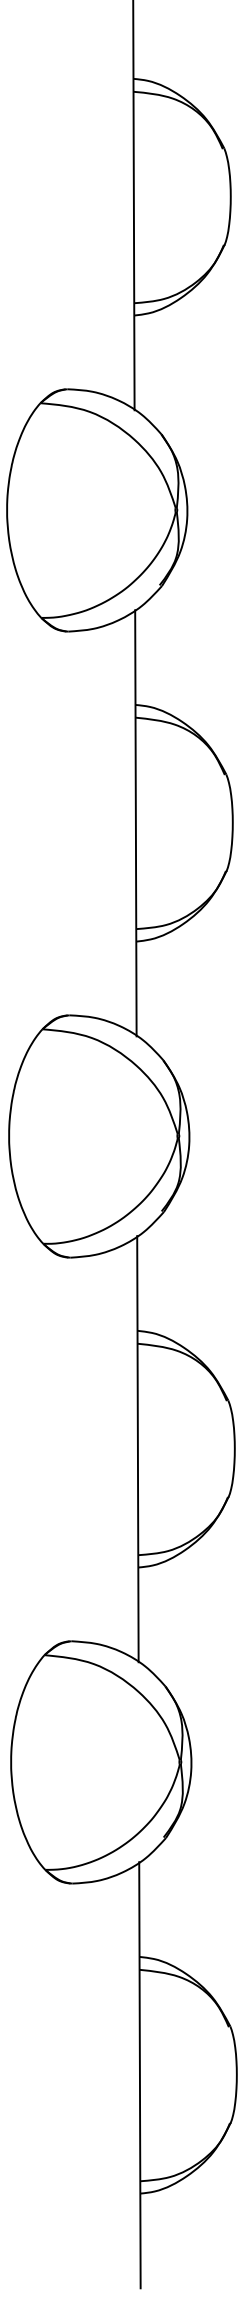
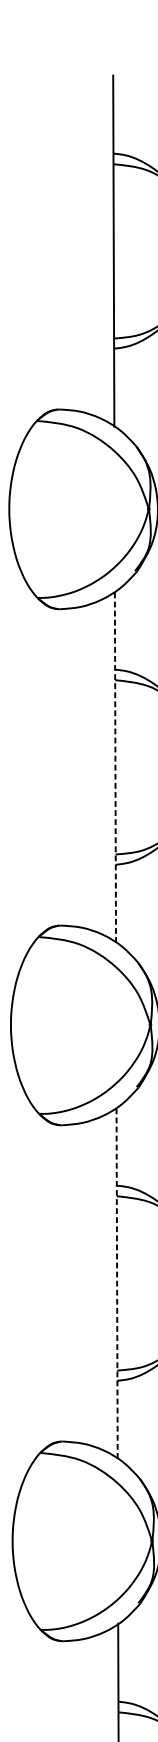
line: (135, 822) -> (115, 766), solid -> dashed
line: (137, 1448) -> (116, 1282), solid -> dashed

